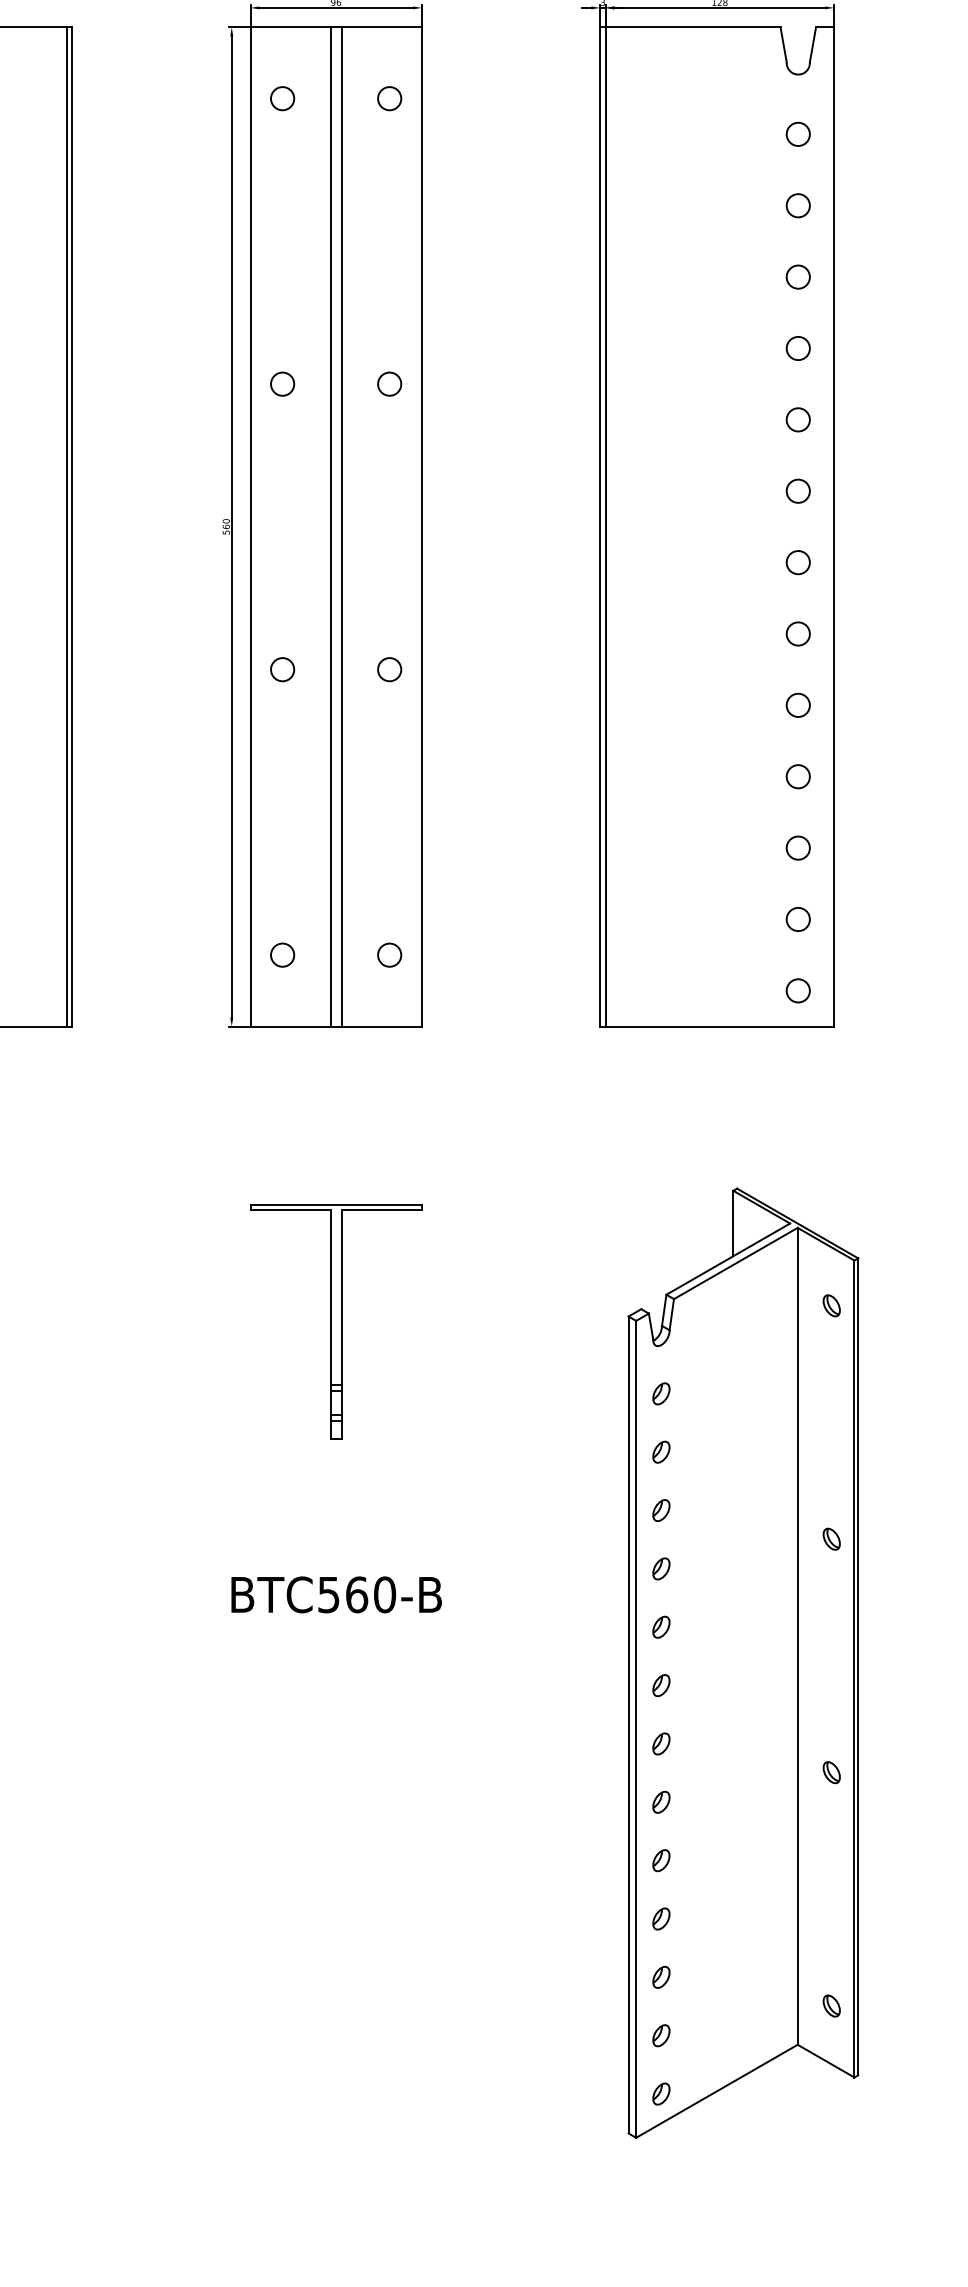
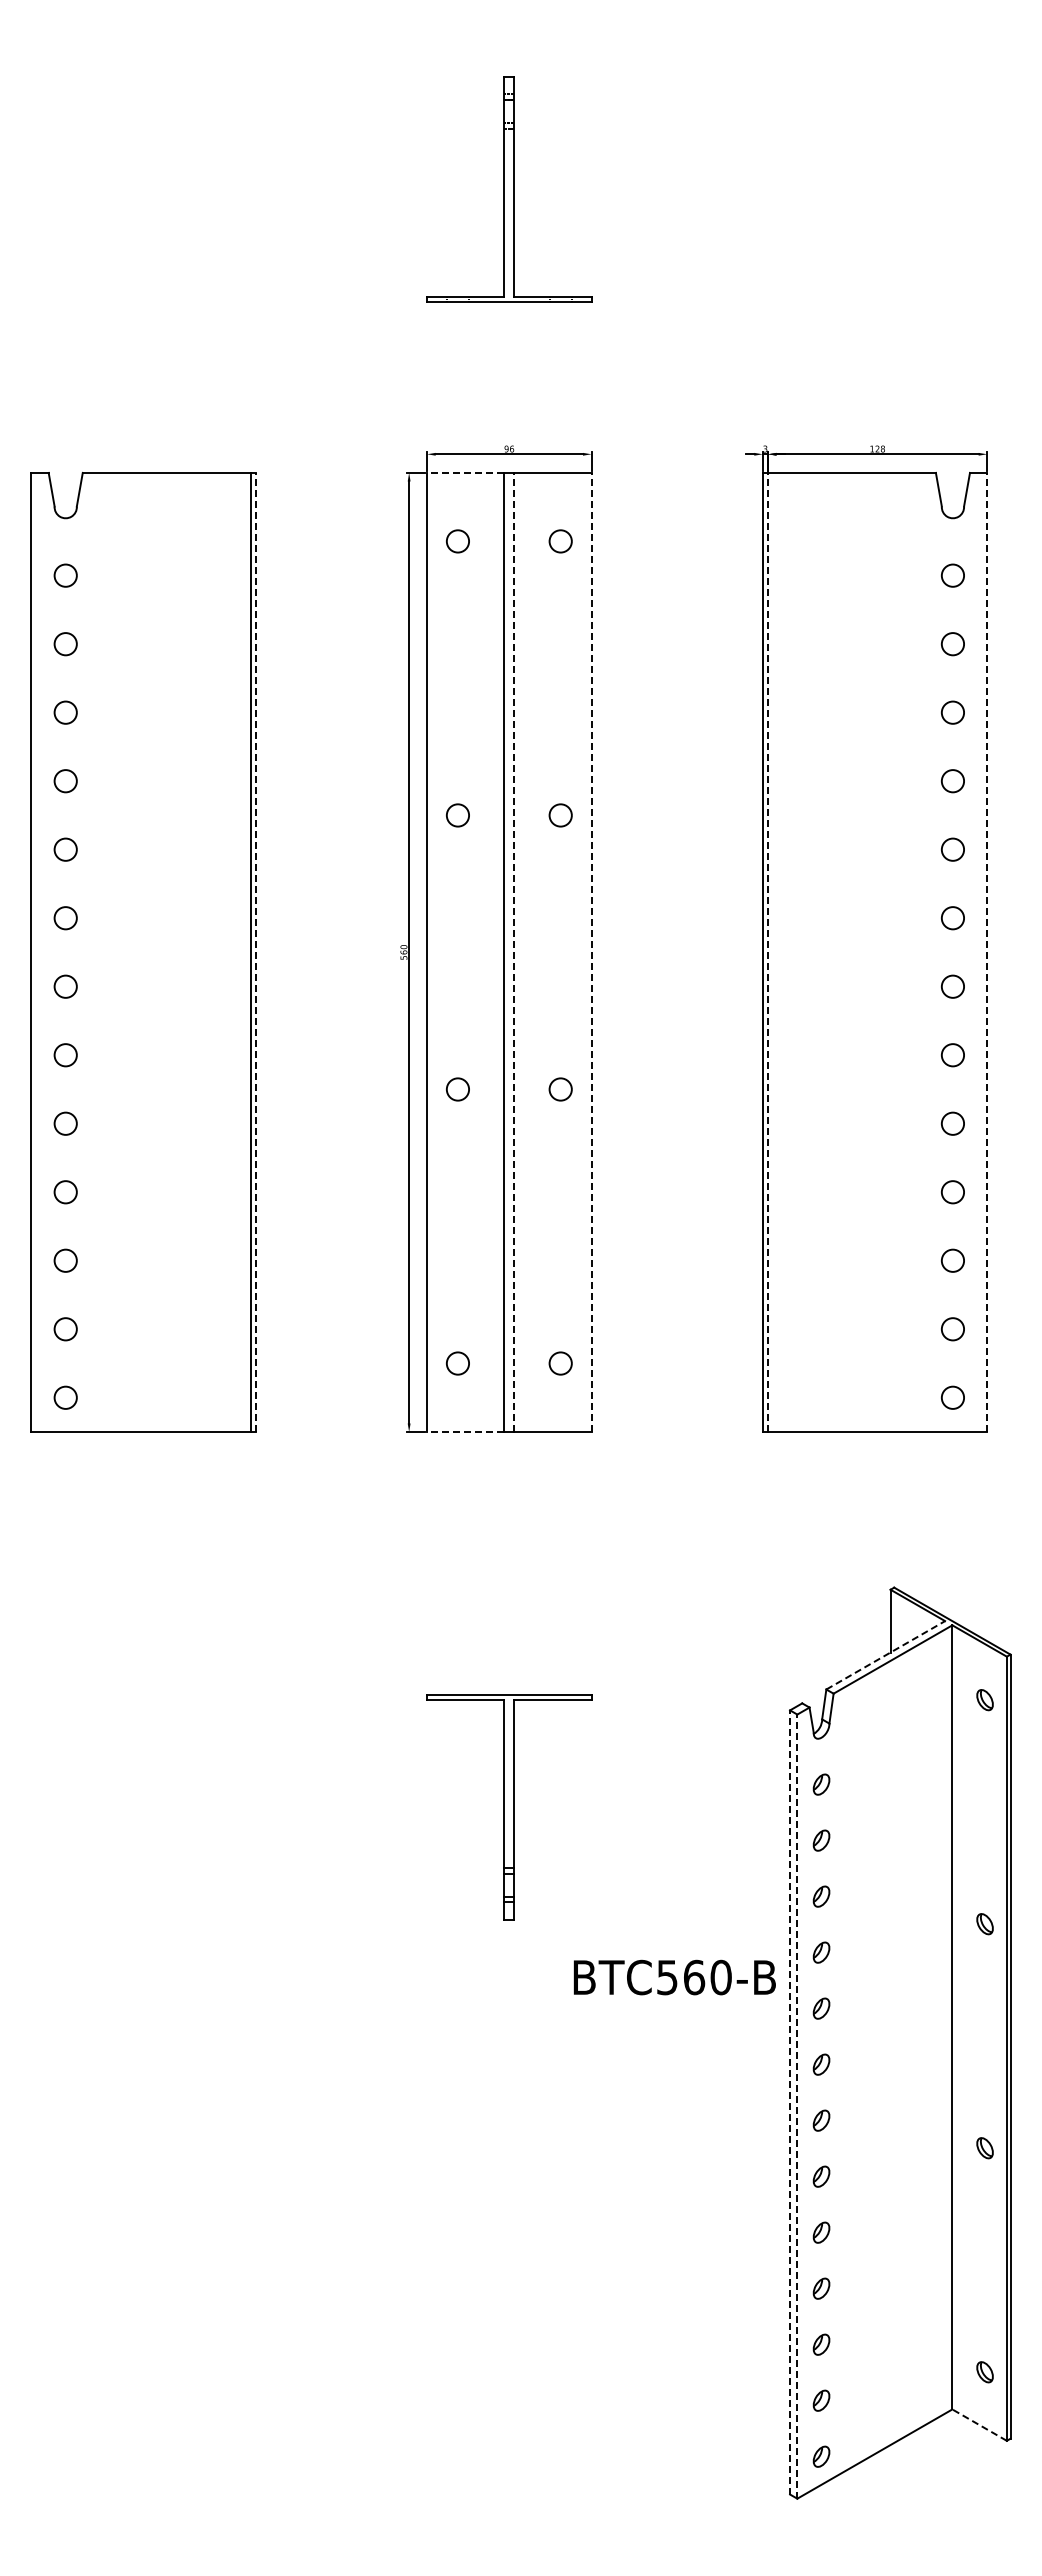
line: (290, 26) -> (465, 472), solid -> dashed
line: (71, 526) -> (255, 952), solid -> dashed
line: (341, 526) -> (514, 952), solid -> dashed
line: (421, 526) -> (591, 952), solid -> dashed
line: (605, 526) -> (767, 952), solid -> dashed
line: (834, 526) -> (987, 952), solid -> dashed
line: (290, 1027) -> (465, 1432), solid -> dashed
line: (728, 1259) -> (885, 1655), solid -> dashed
part: (336, 1321) -> (509, 1807), moved
text: (336, 1594) -> (674, 1977), moved
line: (629, 1723) -> (790, 2101), solid -> dashed
line: (636, 1729) -> (797, 2106), solid -> dashed
line: (825, 2060) -> (979, 2424), solid -> dashed

